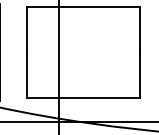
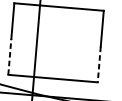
line: (26, 75) -> (9, 56), solid -> dashed
line: (140, 75) -> (99, 64), solid -> dashed

